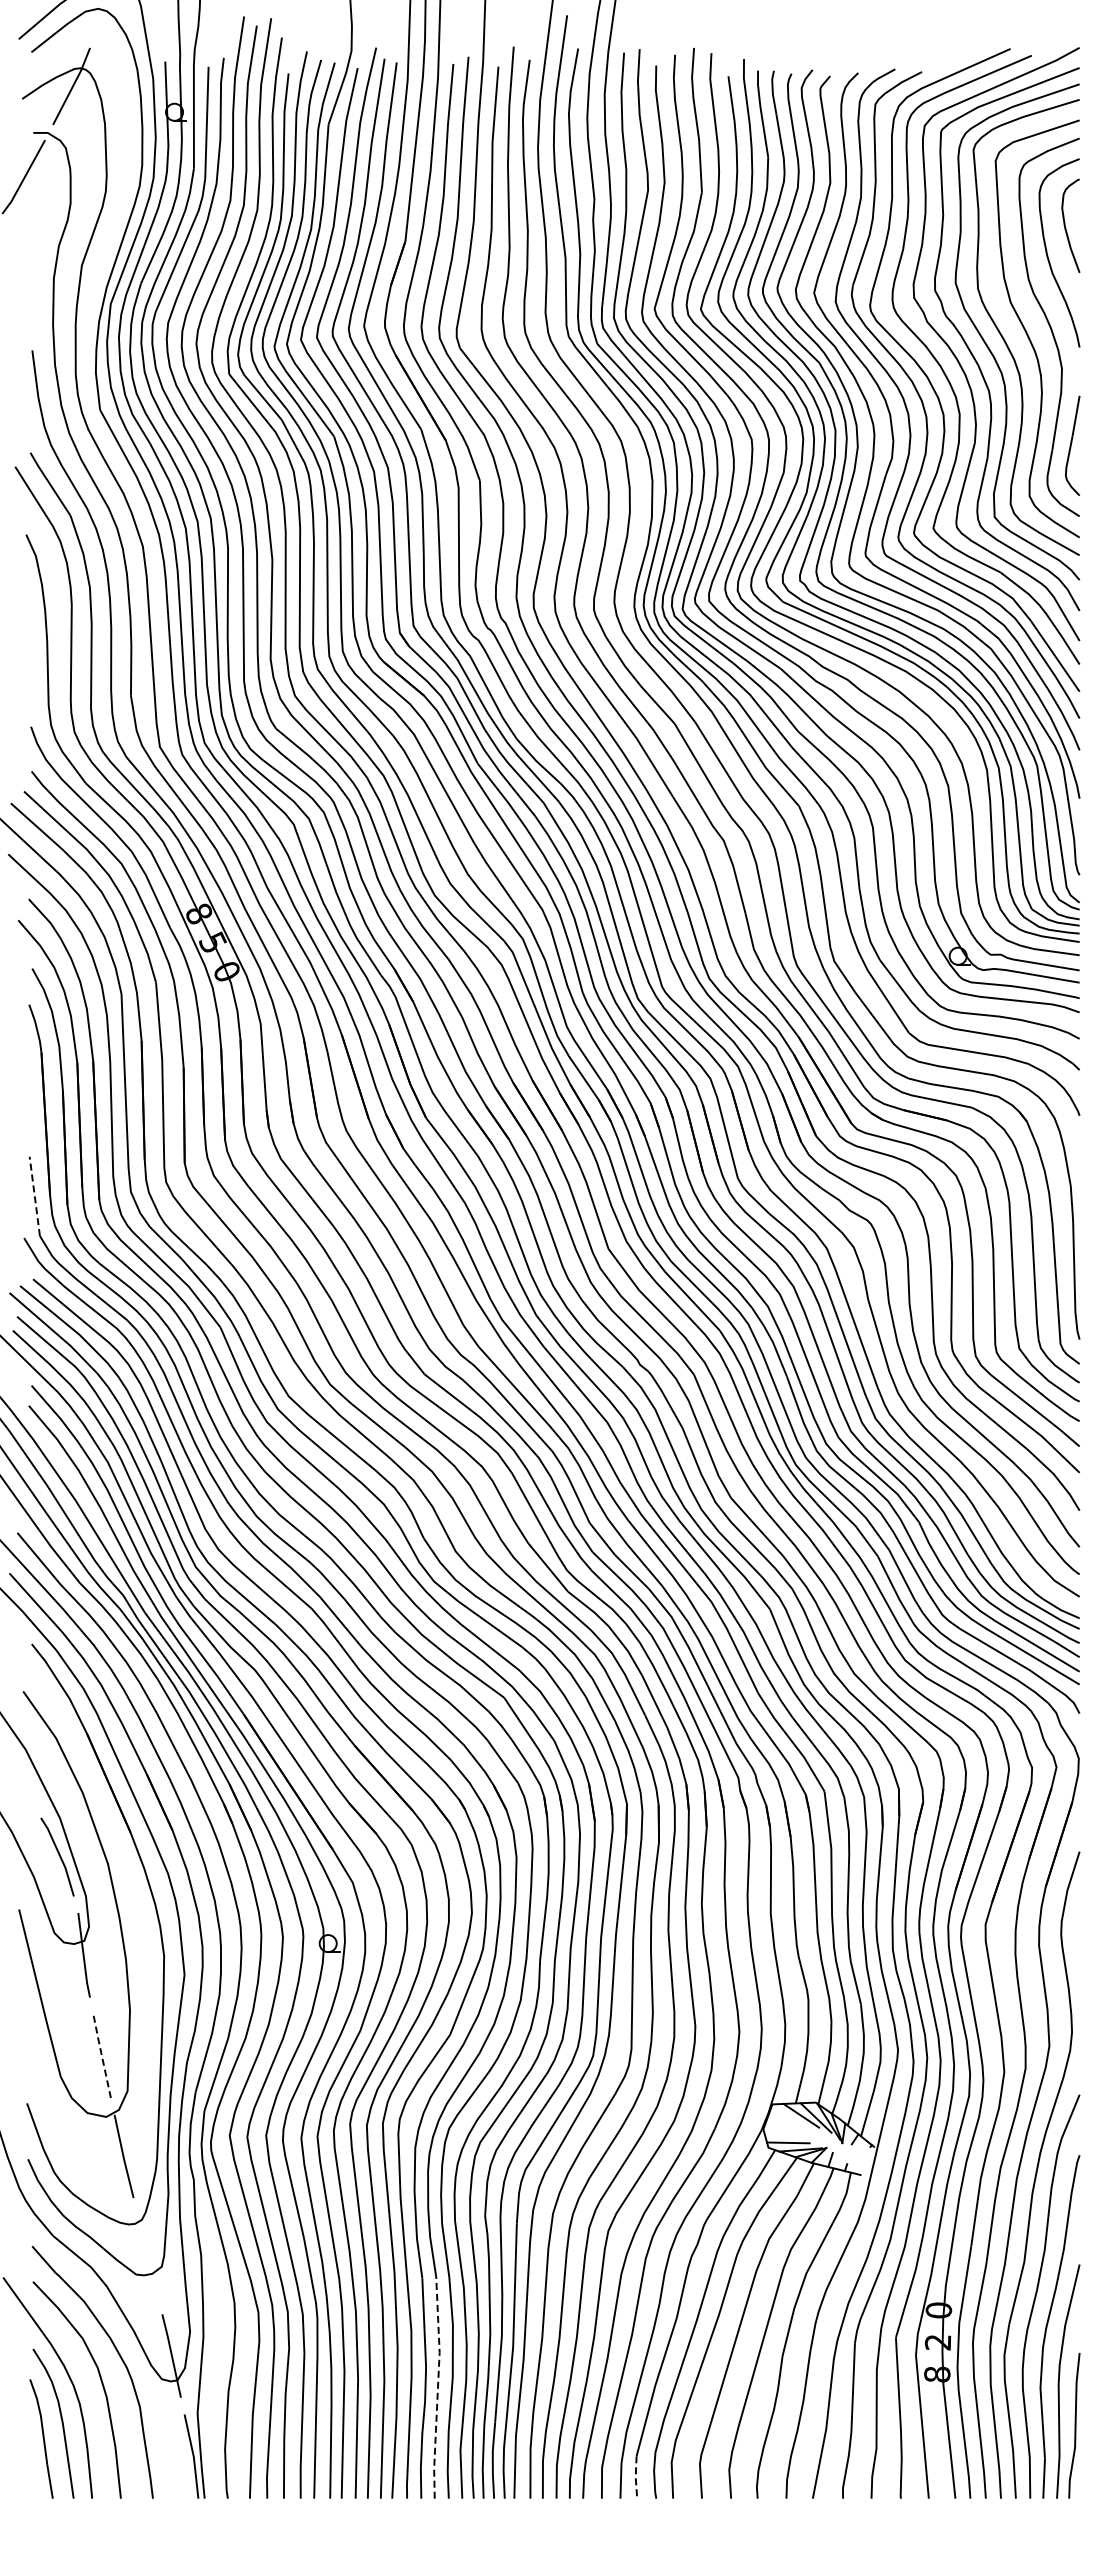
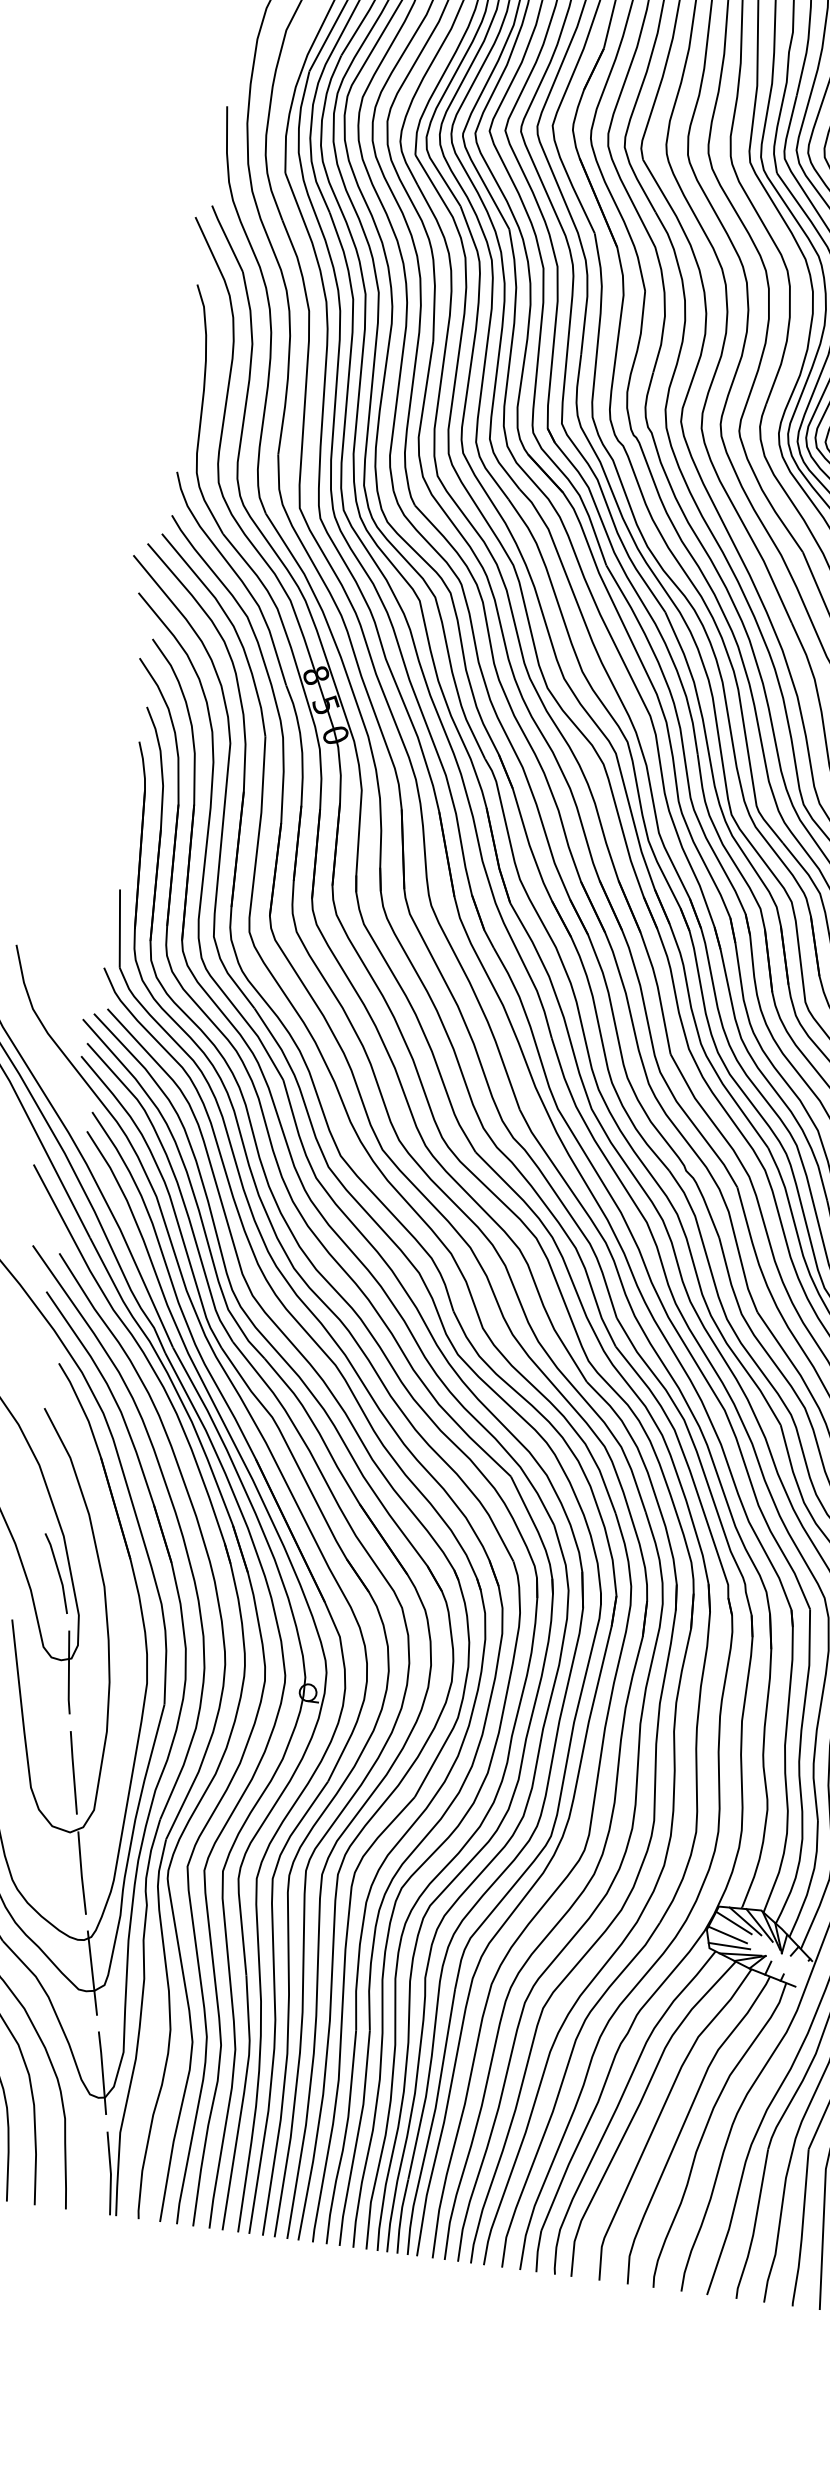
line: (34, 1196) -> (119, 928), dashed -> solid
line: (101, 2055) -> (73, 1772), dashed -> solid
line: (789, 2118) -> (733, 1922), added
line: (784, 2131) -> (727, 1934), added
line: (147, 2255) -> (92, 1972), added
line: (437, 2388) -> (356, 2139), dashed -> solid
line: (635, 2477) -> (537, 2251), dashed -> solid

